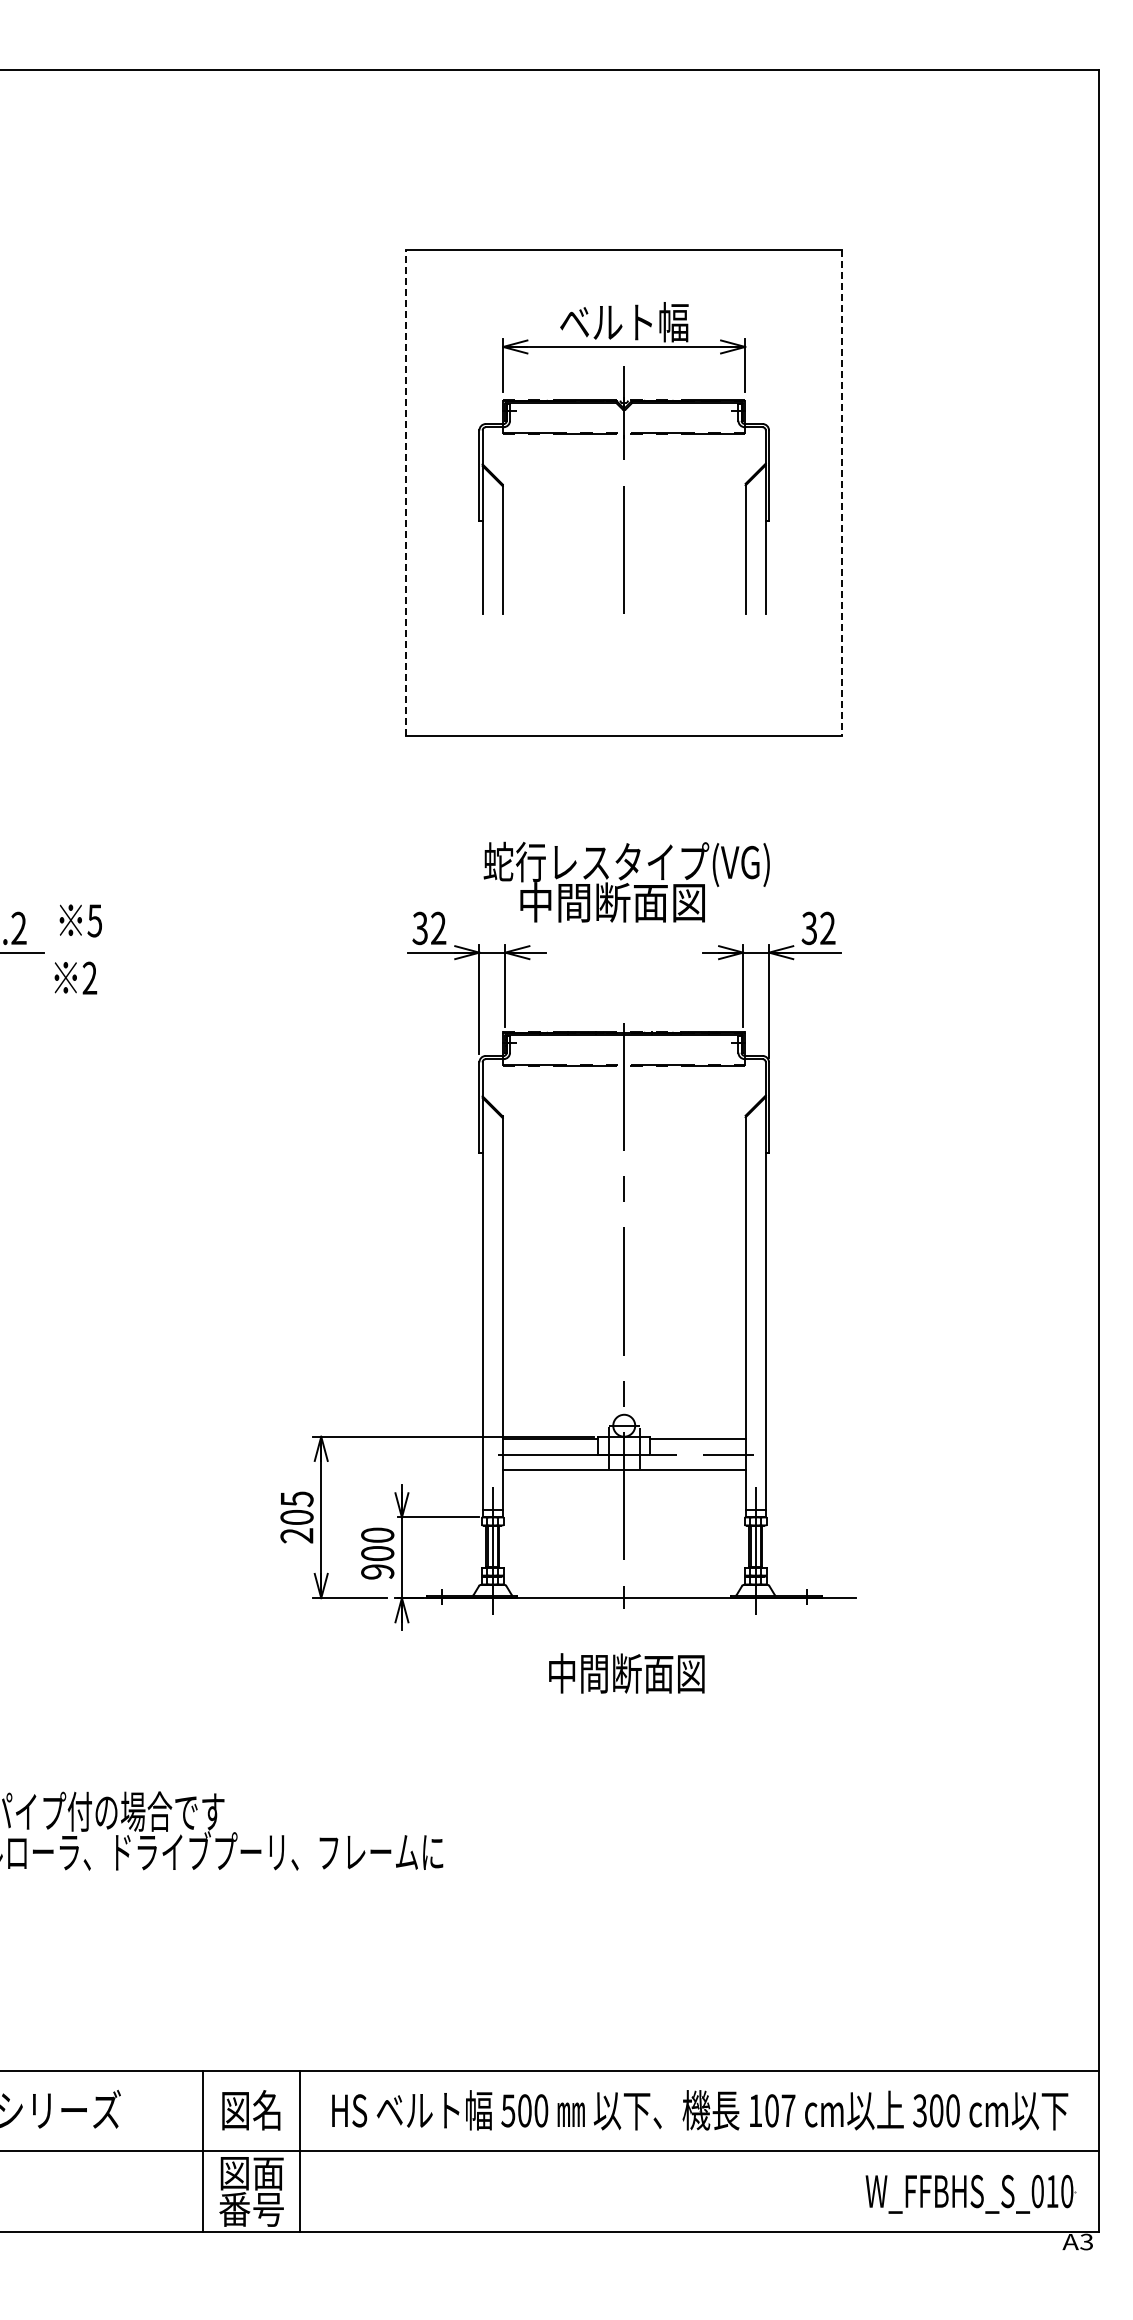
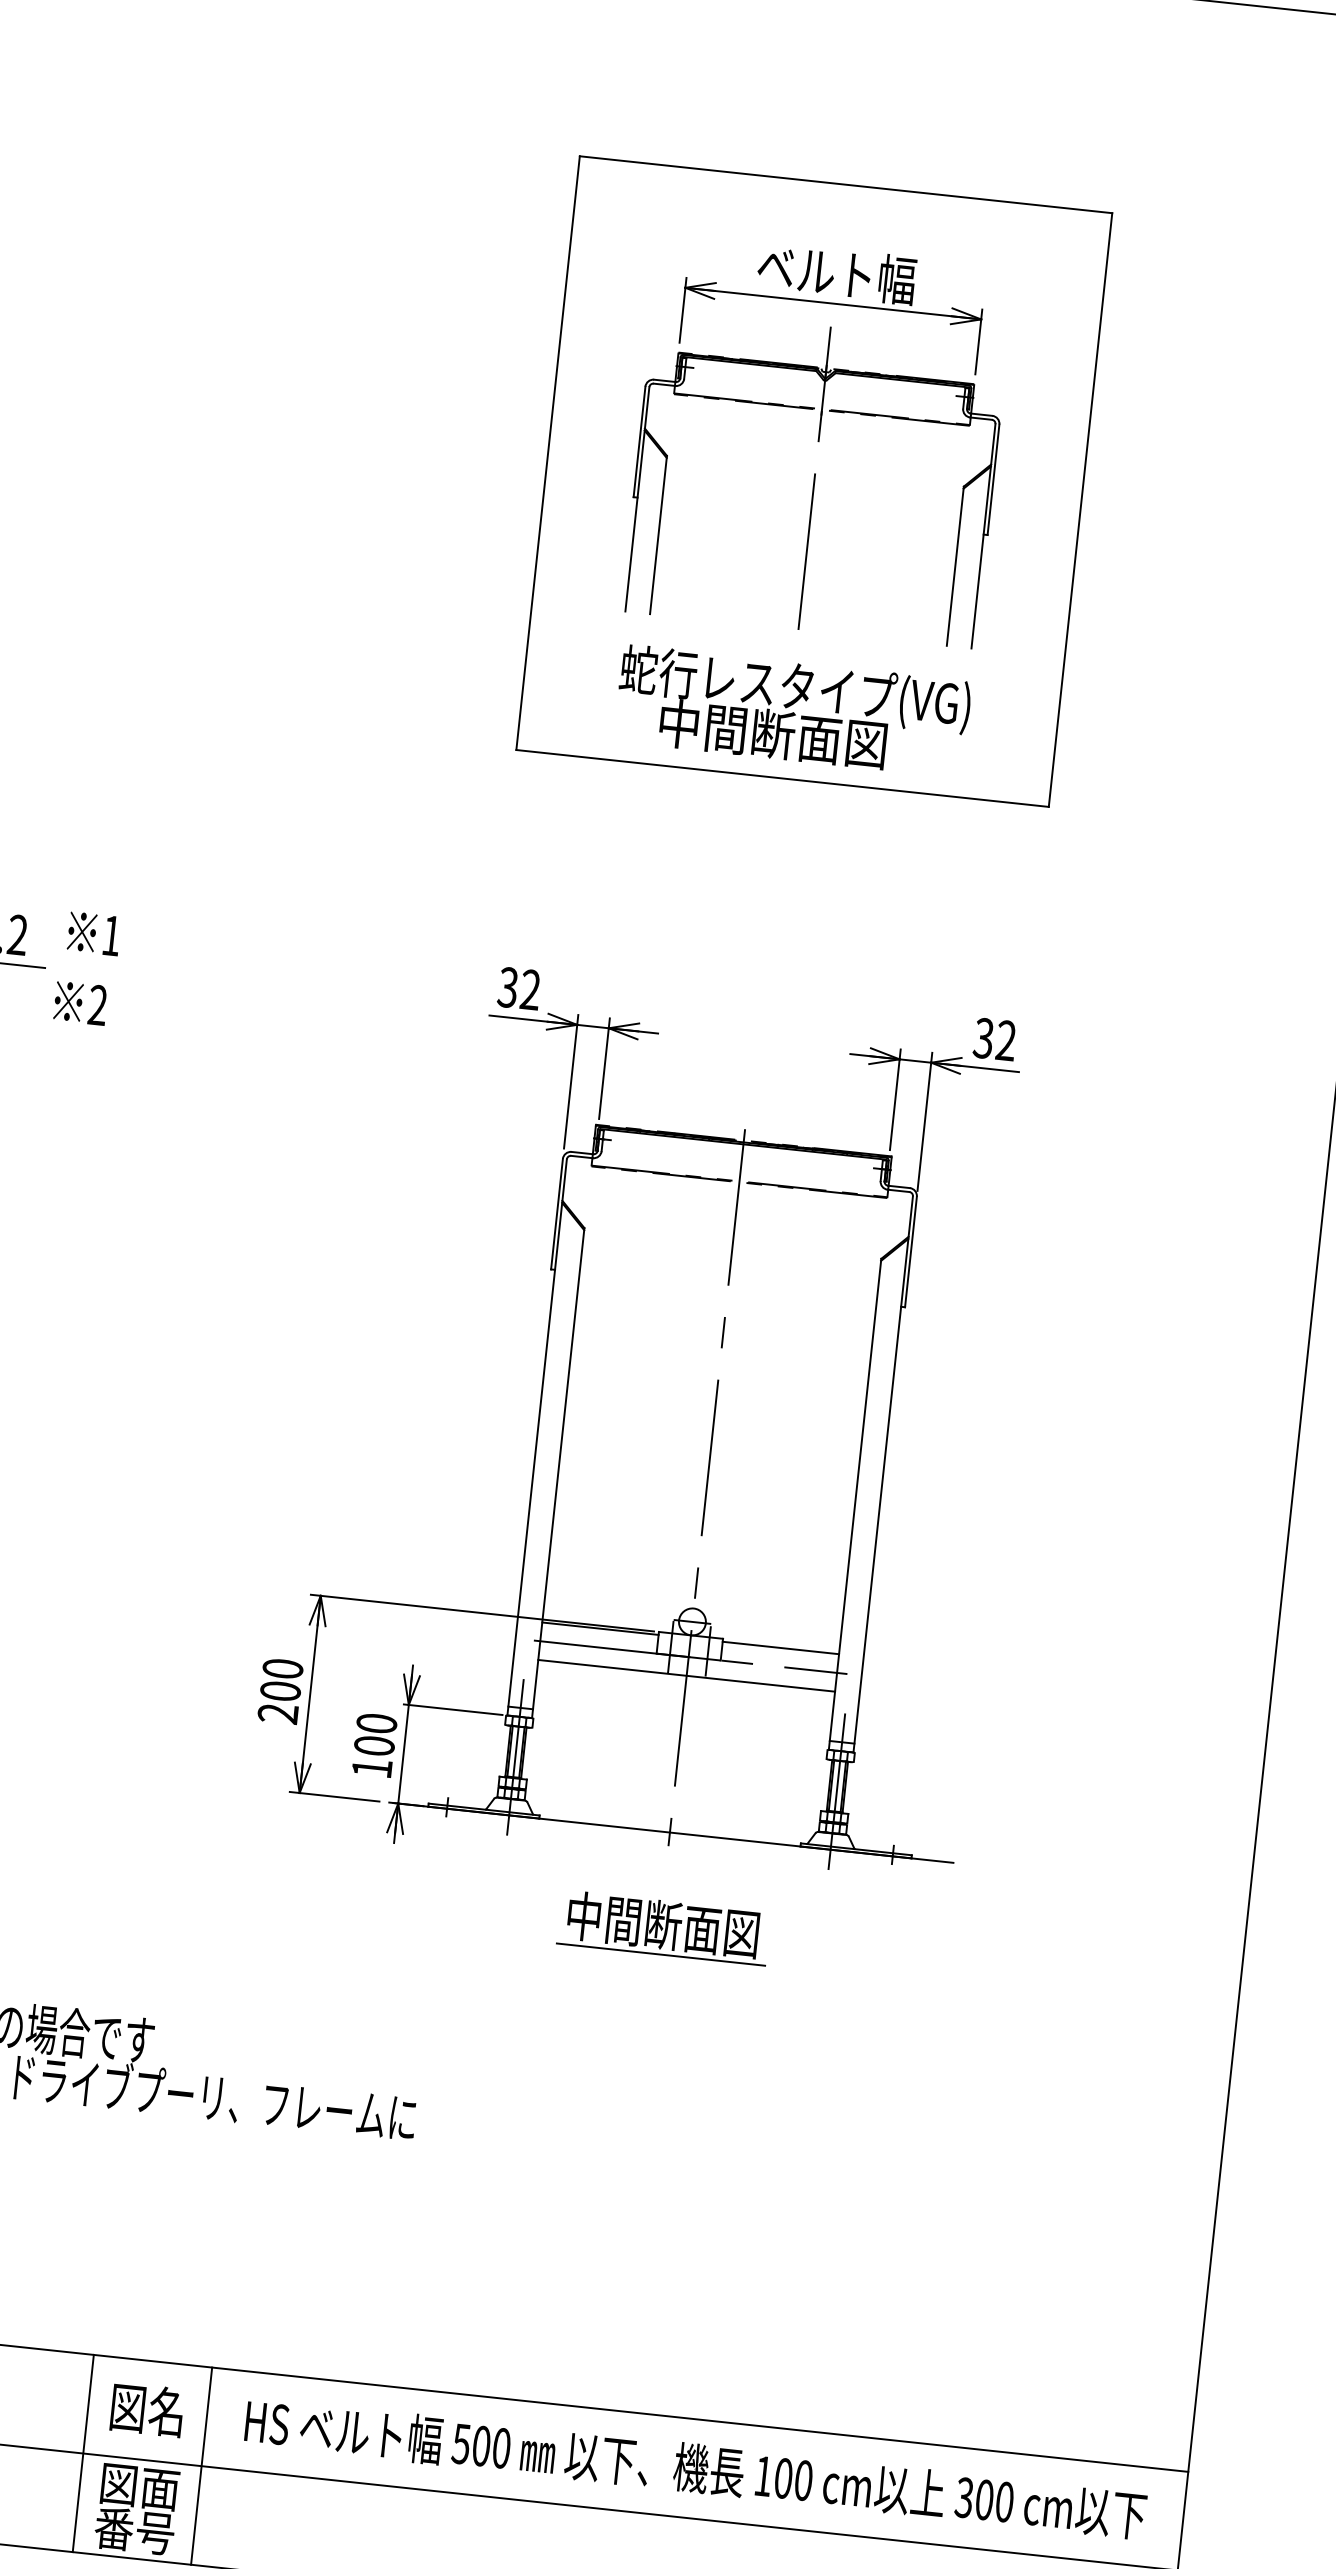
line: (406, 492) -> (548, 453), dashed -> solid
line: (842, 492) -> (1081, 509), dashed -> solid
text: (626, 881) -> (792, 710), moved
text: (94, 920) -> (111, 935), 5 -> 1
text: (296, 1499) -> (282, 1669), 205 -> 200
text: (377, 1571) -> (371, 1767), 900 -> 100
line: (627, 1697) -> (660, 1954), added
text: (788, 2110) -> (803, 2480), 107 -> 100

